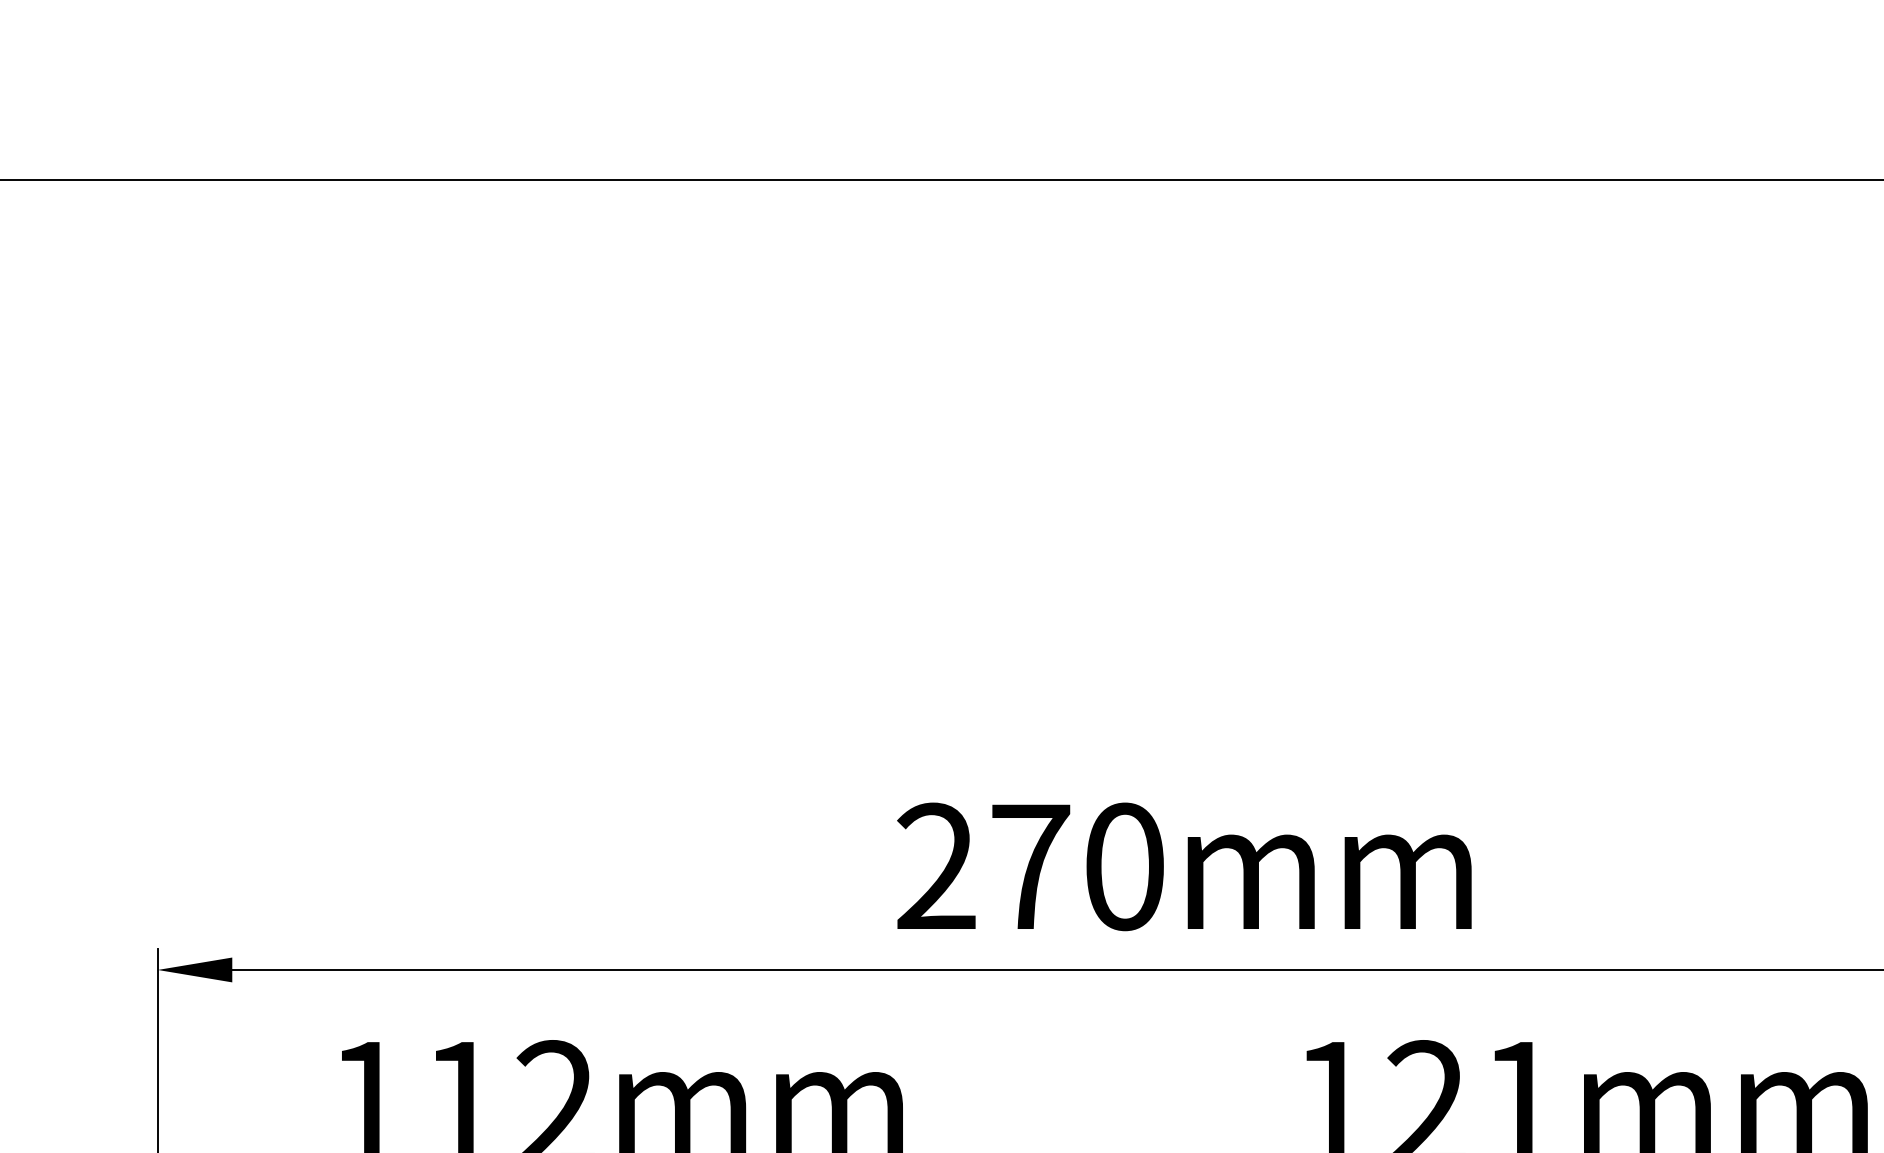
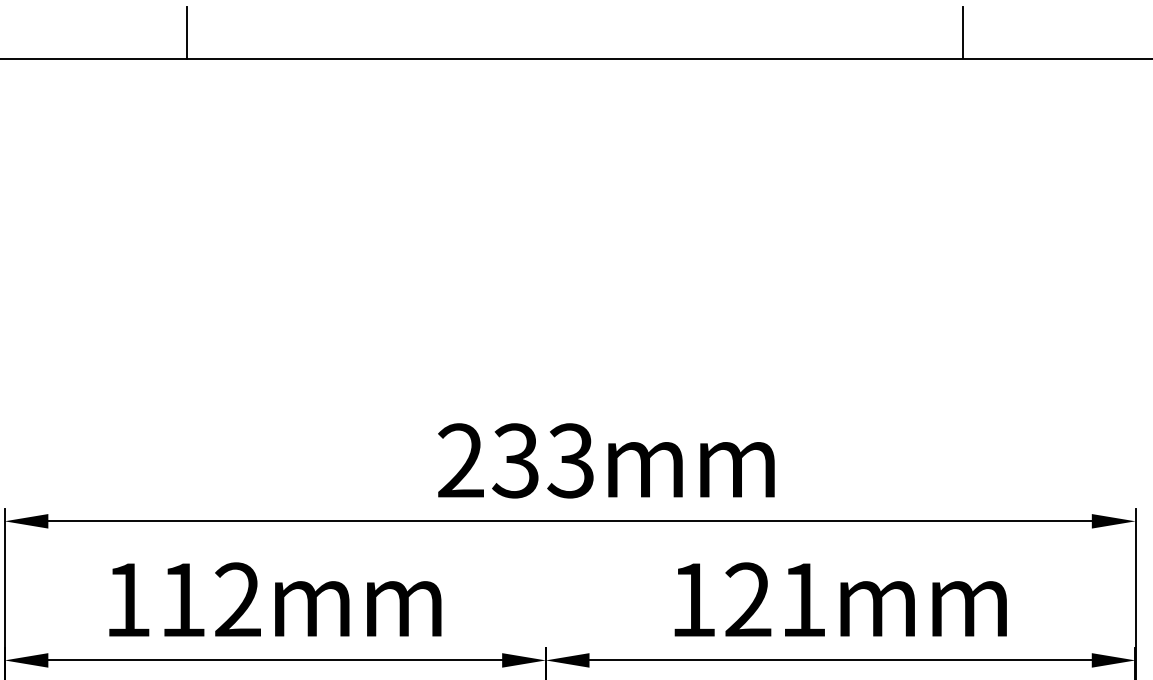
line: (468, 135) -> (186, 32), added
line: (1792, 135) -> (962, 32), added
text: (1077, 866) -> (543, 460), 270mm -> 233mm

